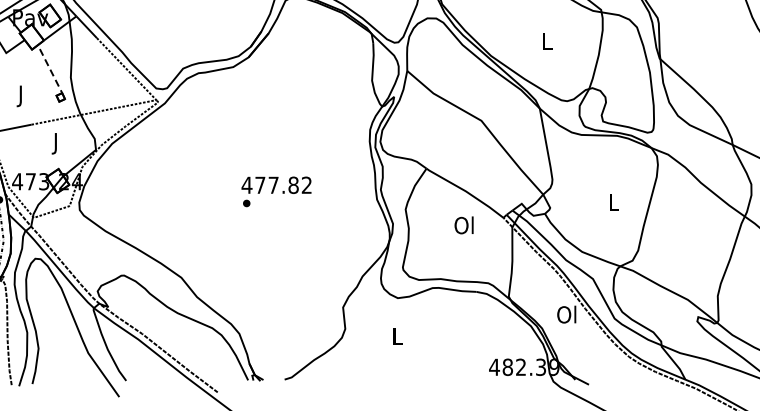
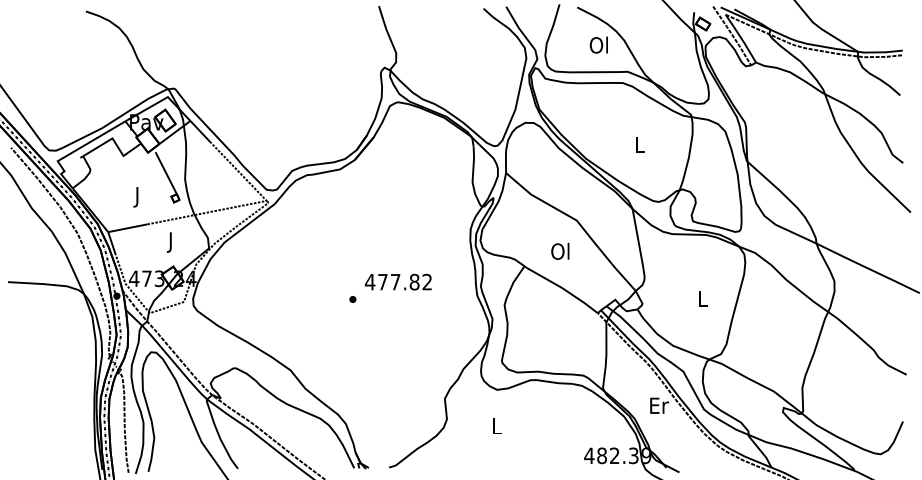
line: (51, 71) -> (166, 173), dashed -> solid
text: (276, 184) -> (398, 281), moved
text: (464, 224) -> (560, 250), moved
text: (566, 314) -> (658, 405), Ol -> Er

